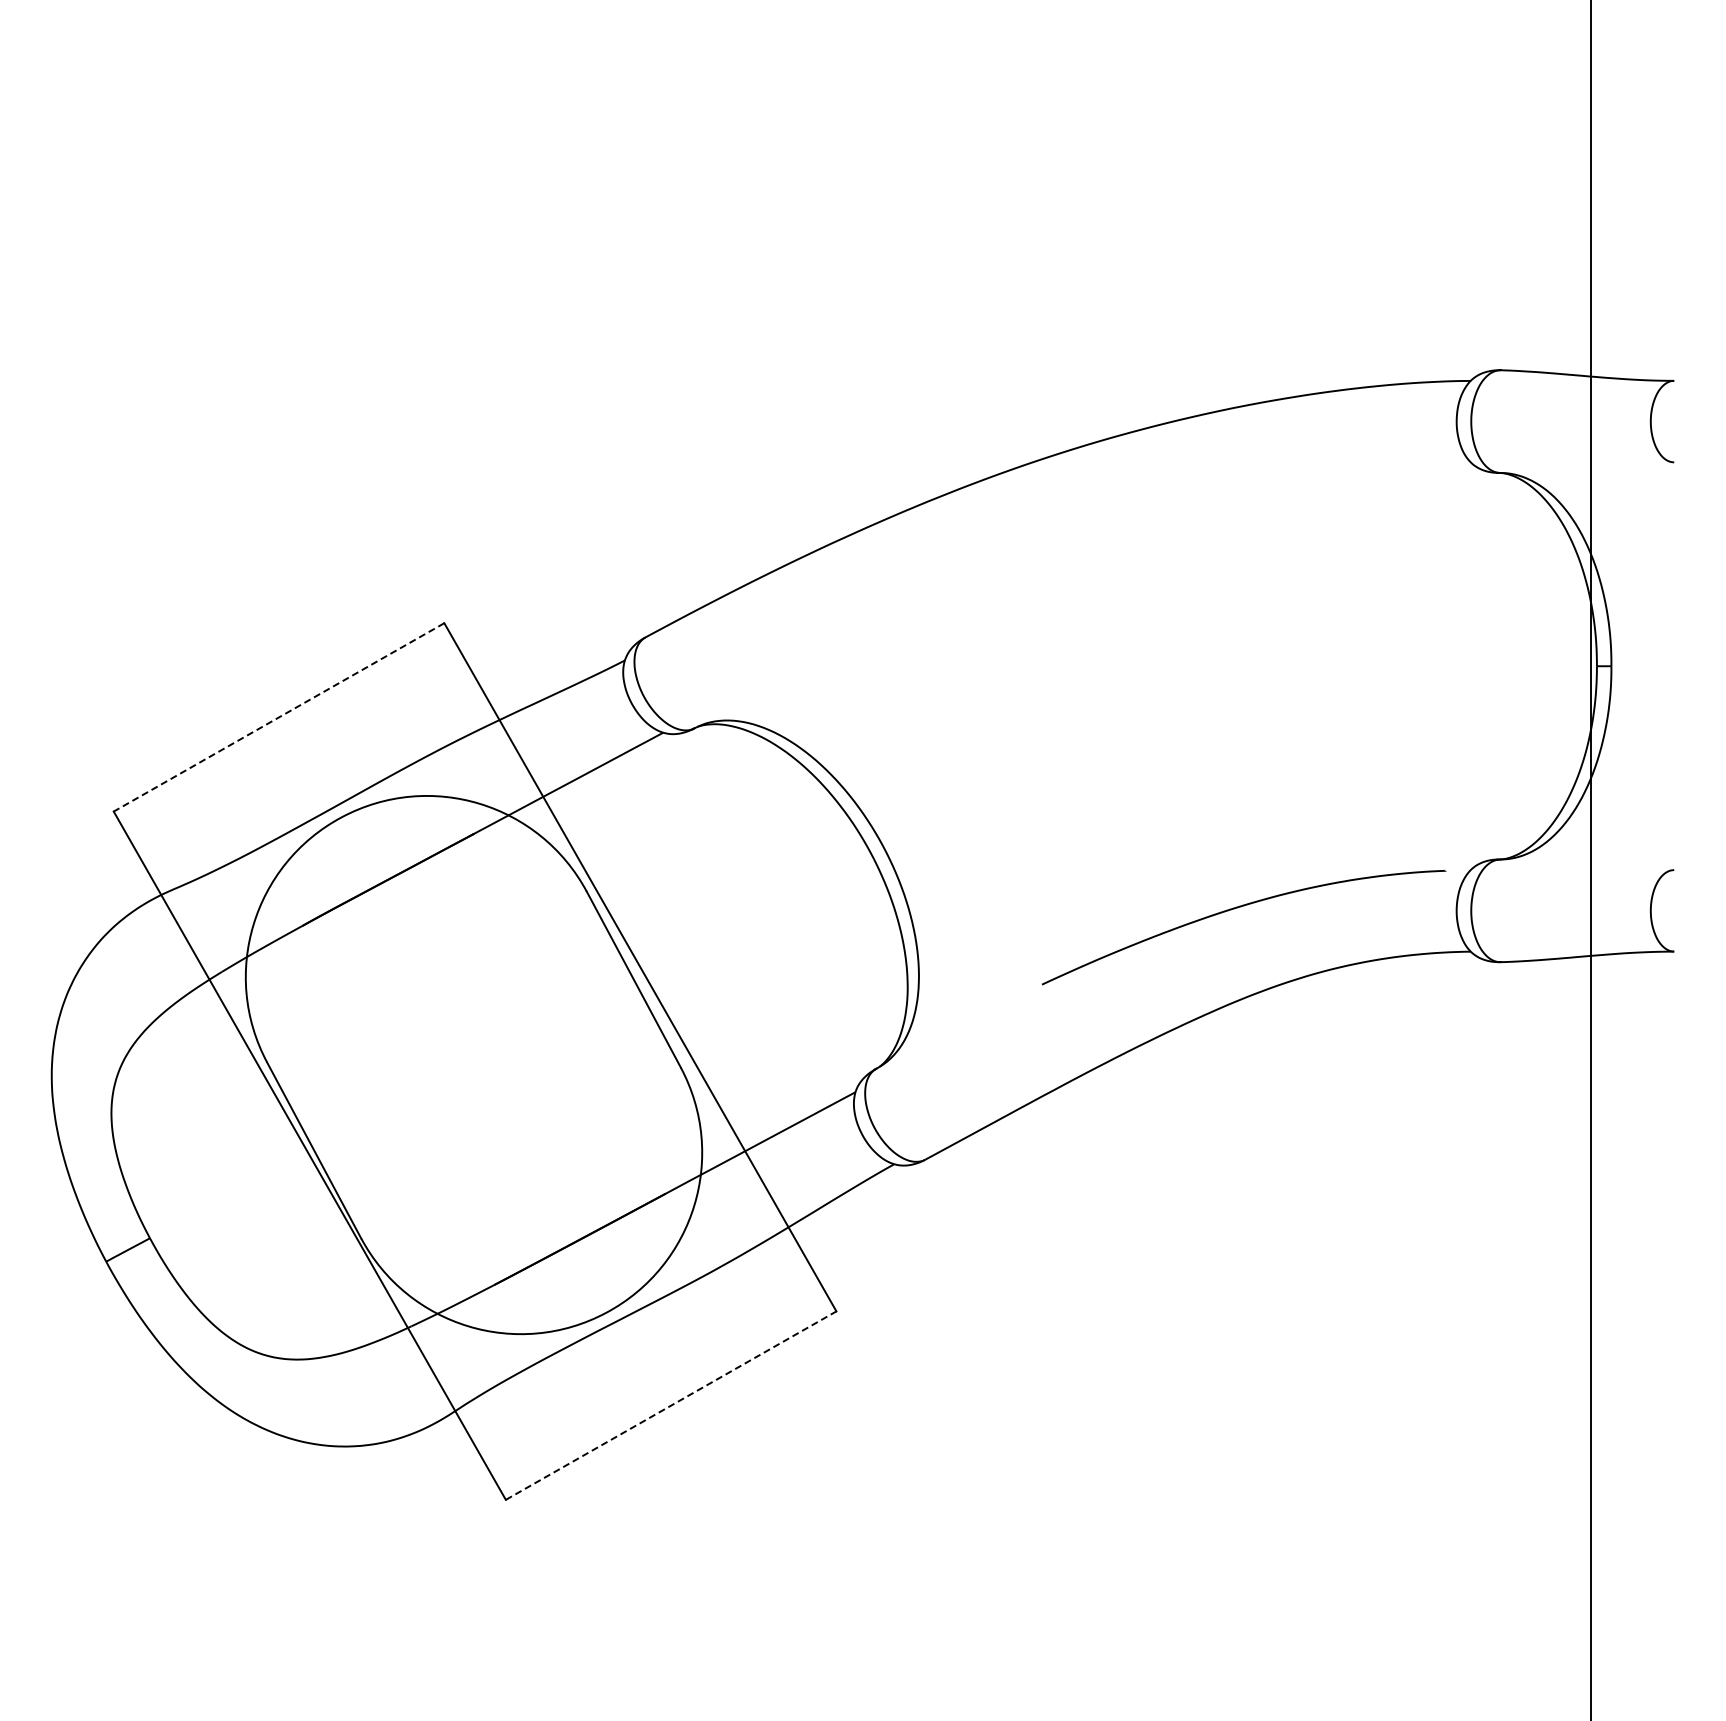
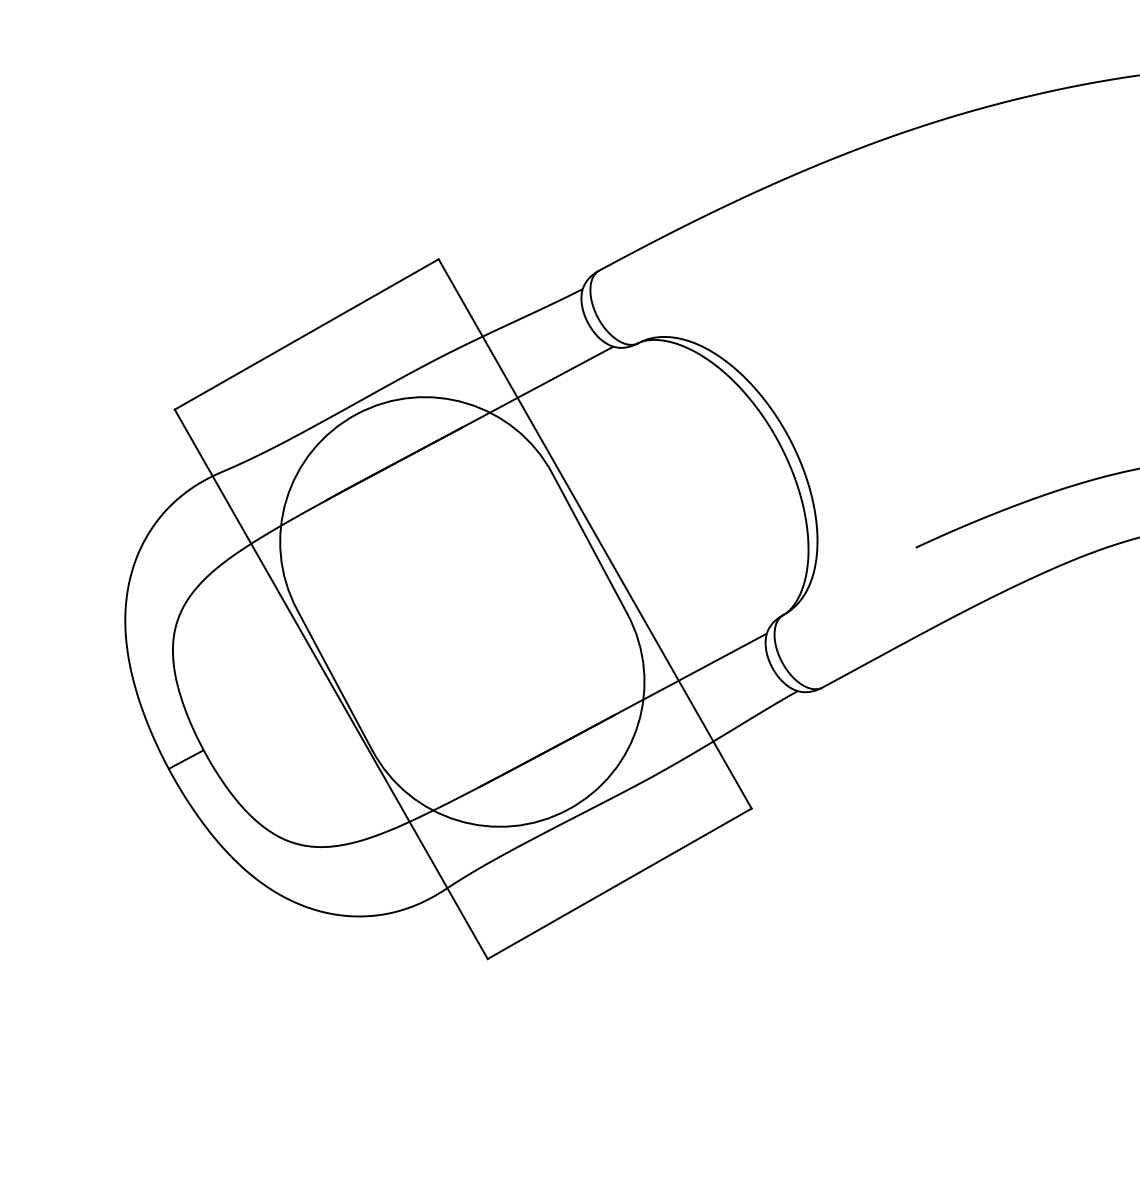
line: (278, 717) -> (306, 334), dashed -> solid
line: (671, 1405) -> (619, 883), dashed -> solid

